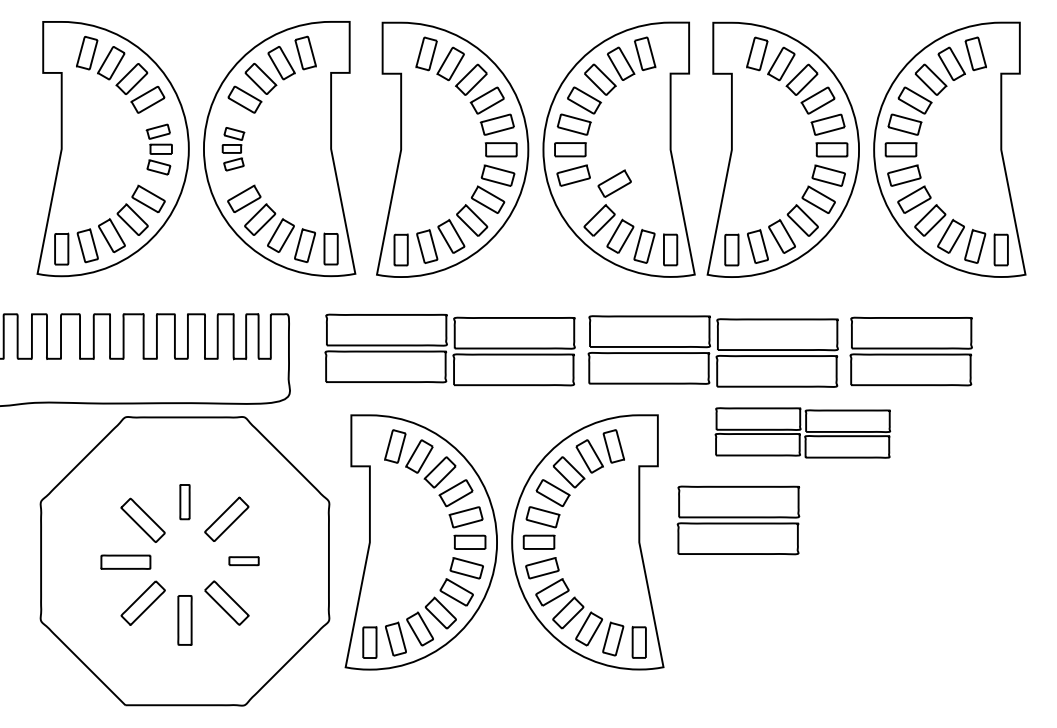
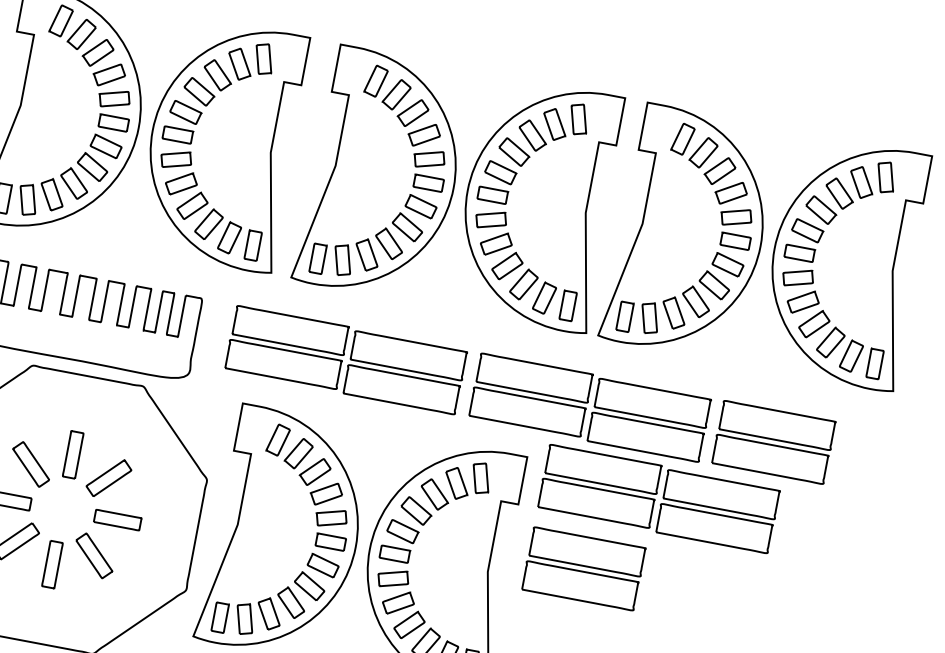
part: (233, 148) -> (180, 135), size x1.67
part: (159, 149) -> (111, 123), size x1.43
part: (614, 183) -> (496, 243), moved
part: (802, 432) -> (658, 498), size x1.43
part: (184, 501) -> (72, 454), size x1.43
part: (243, 560) -> (117, 519), size x1.67

